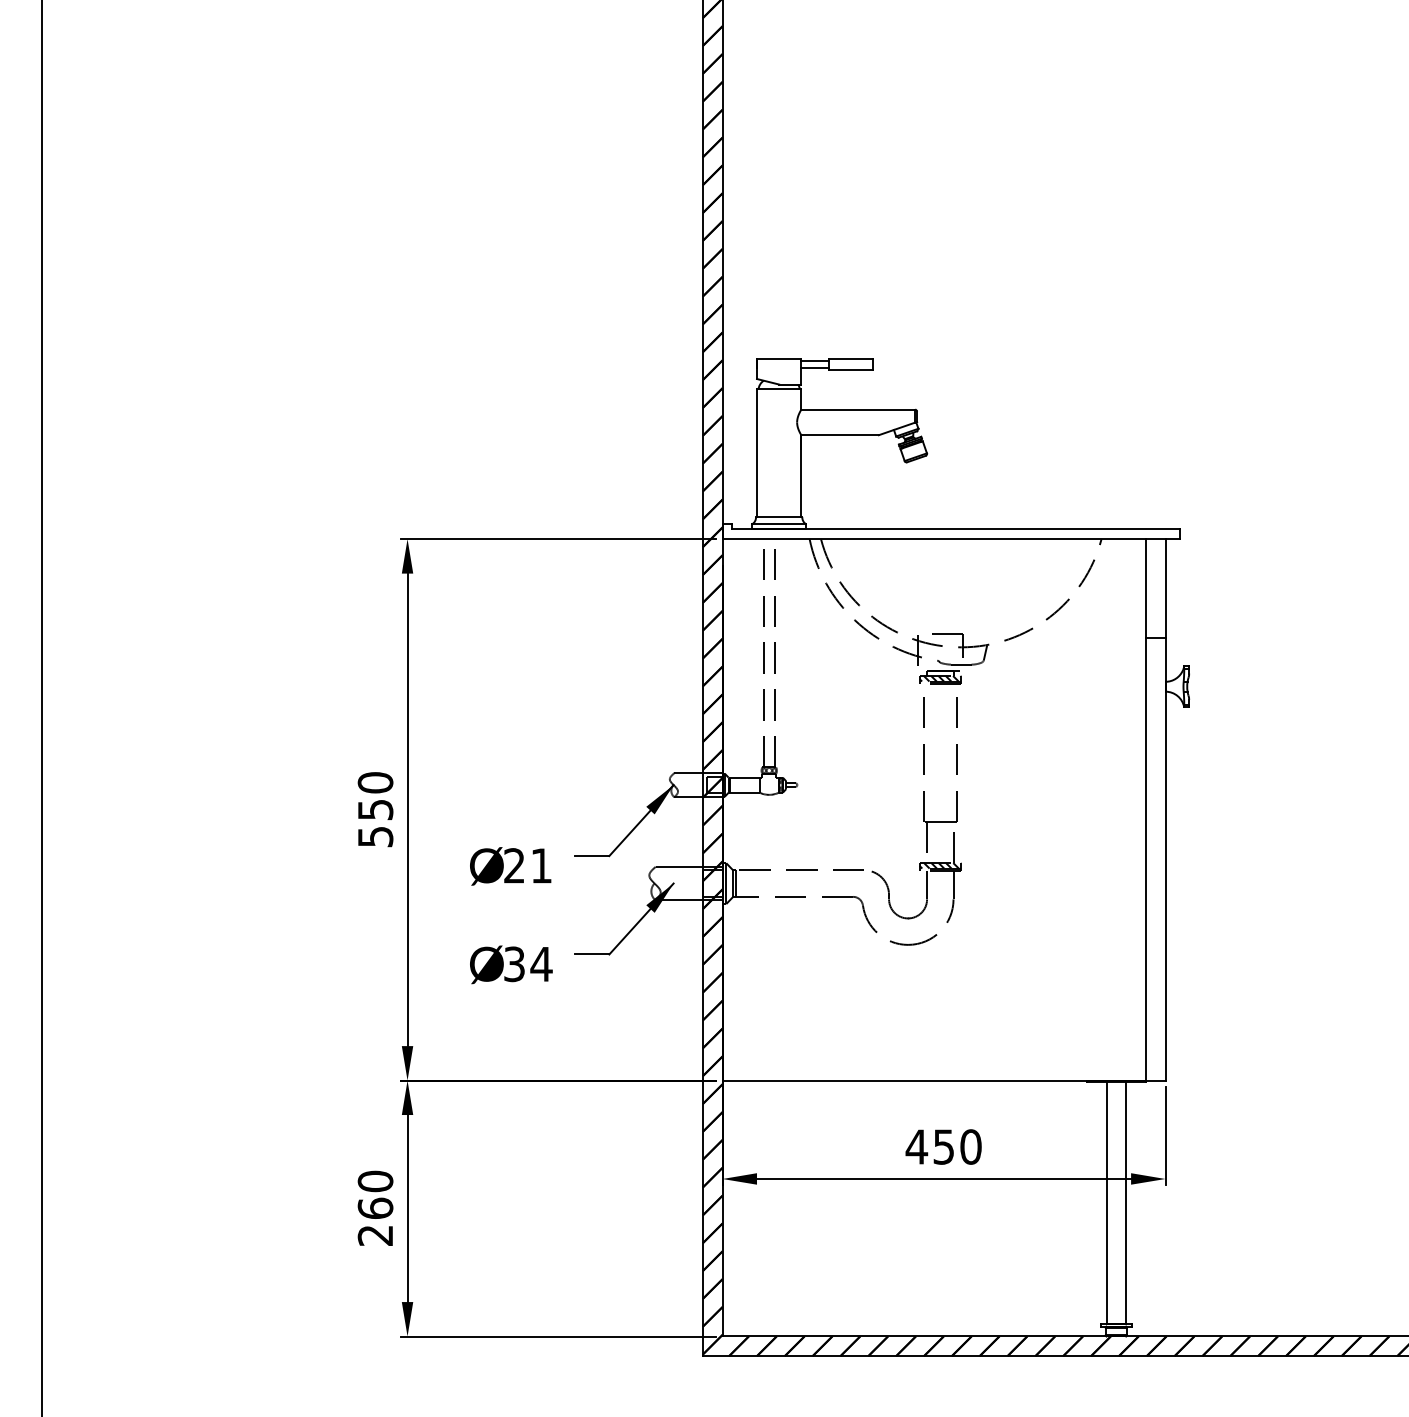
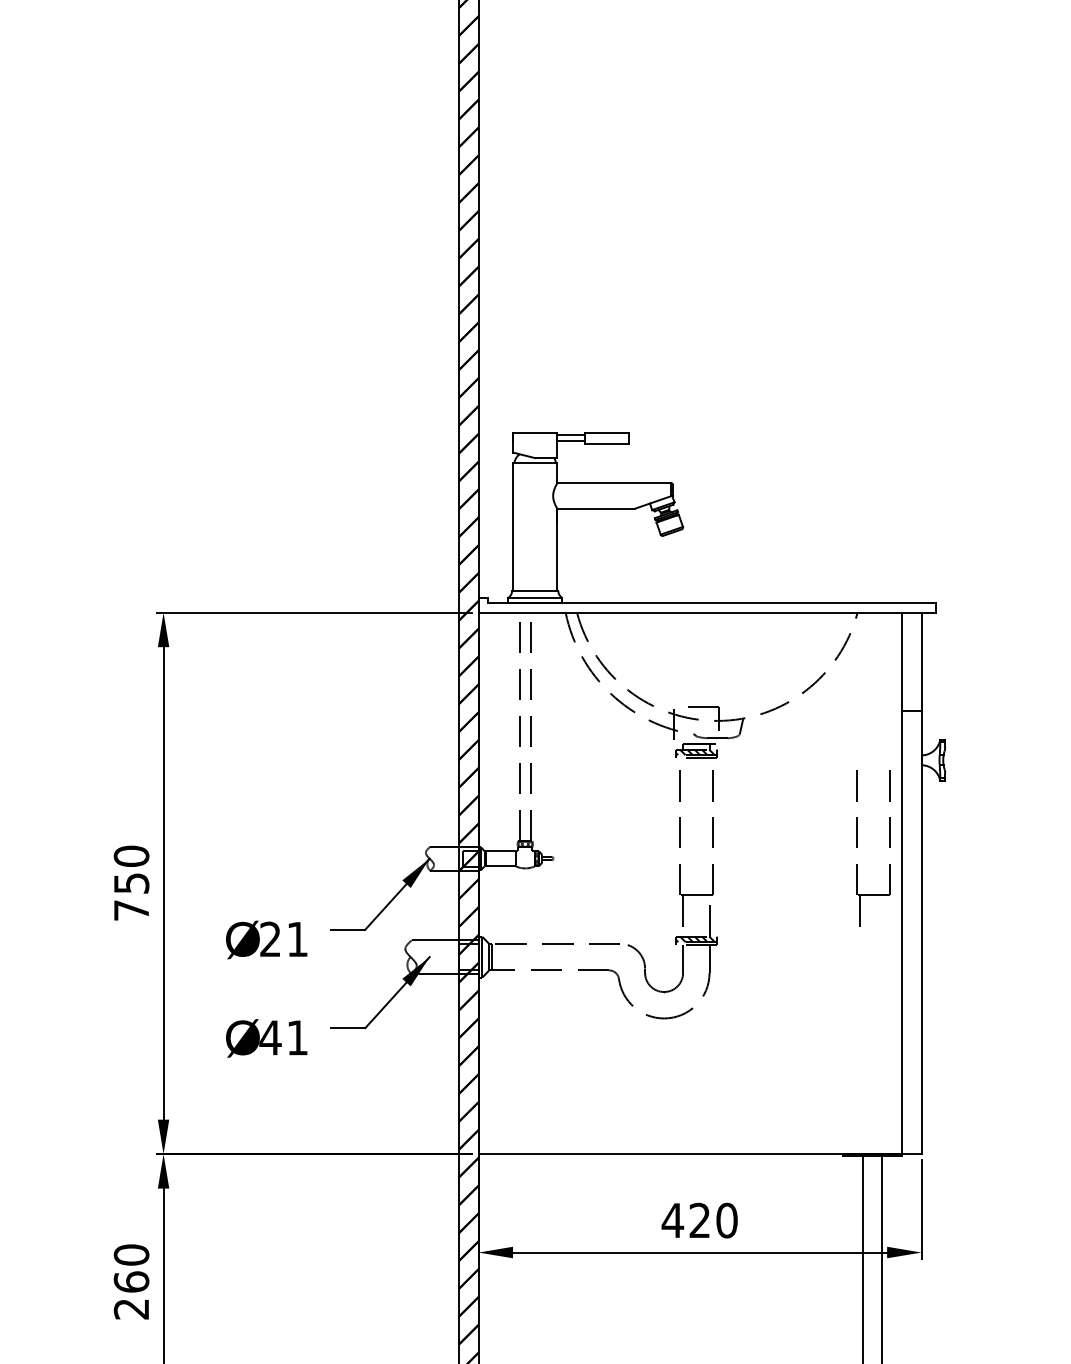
part: (1101, 774) -> (857, 848), added
text: (375, 837) -> (131, 911), 550 -> 750
text: (527, 964) -> (283, 1038), 34 -> 41
text: (943, 1146) -> (699, 1220), 450 -> 420

